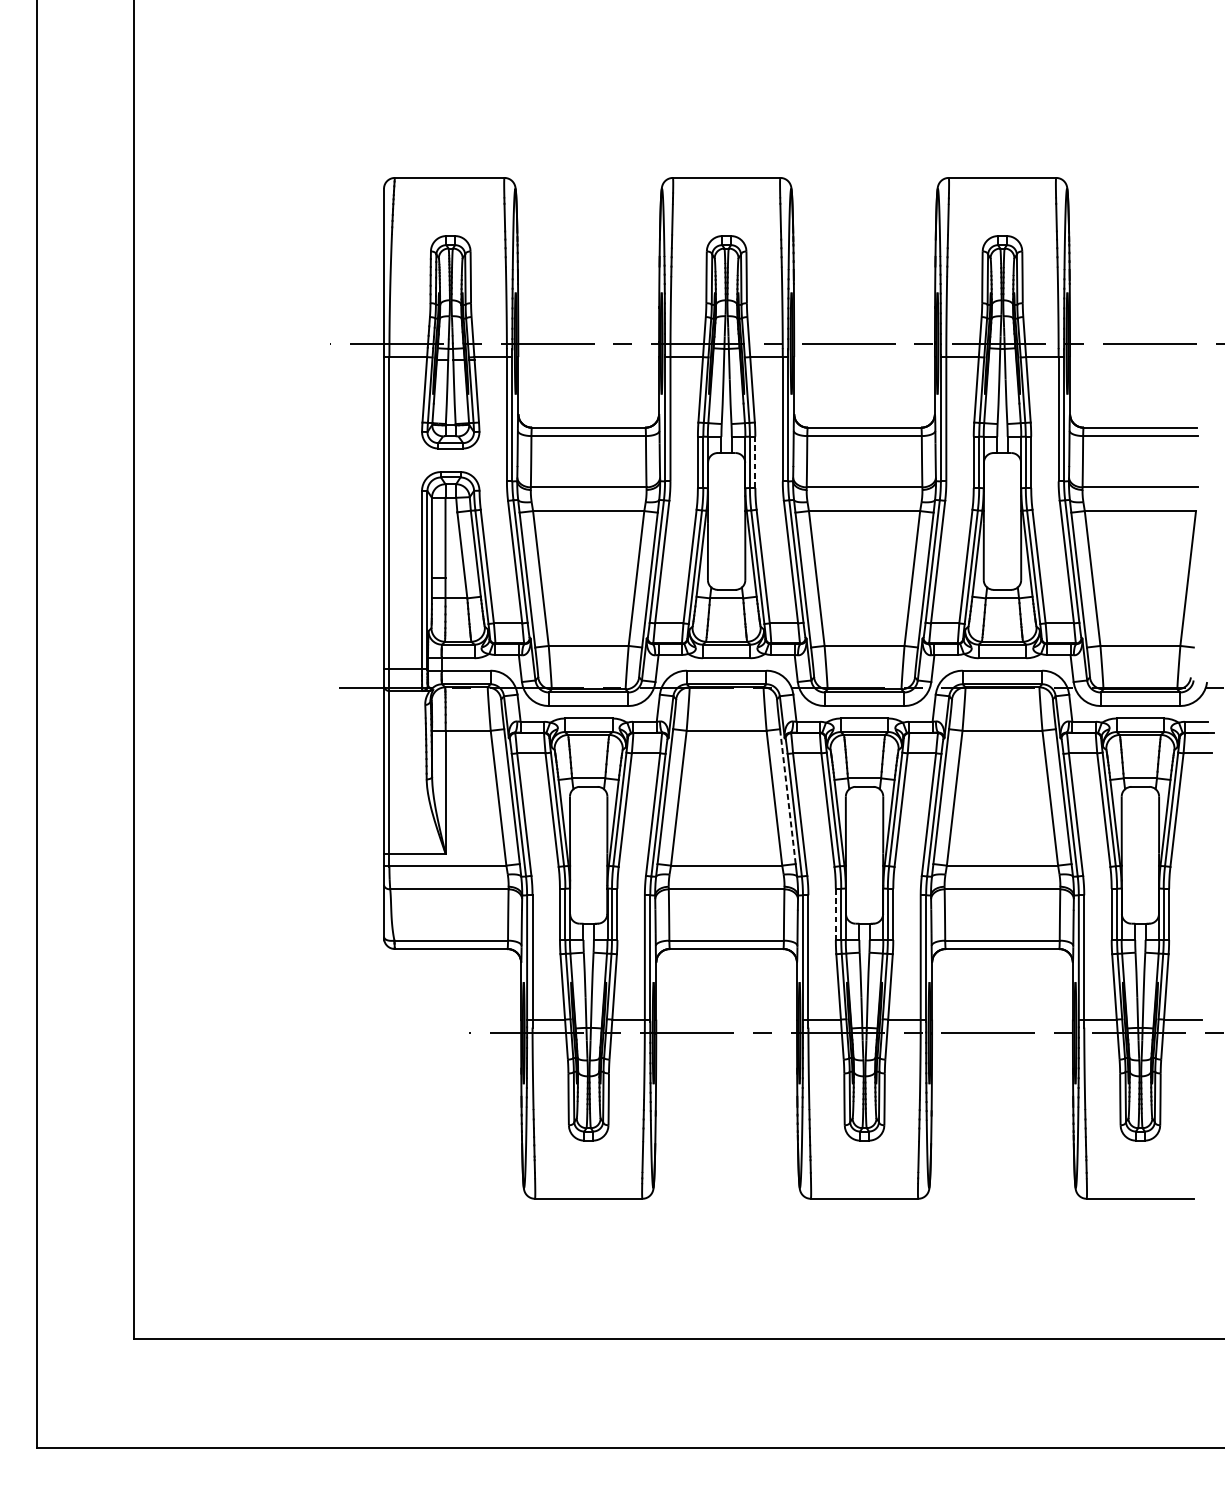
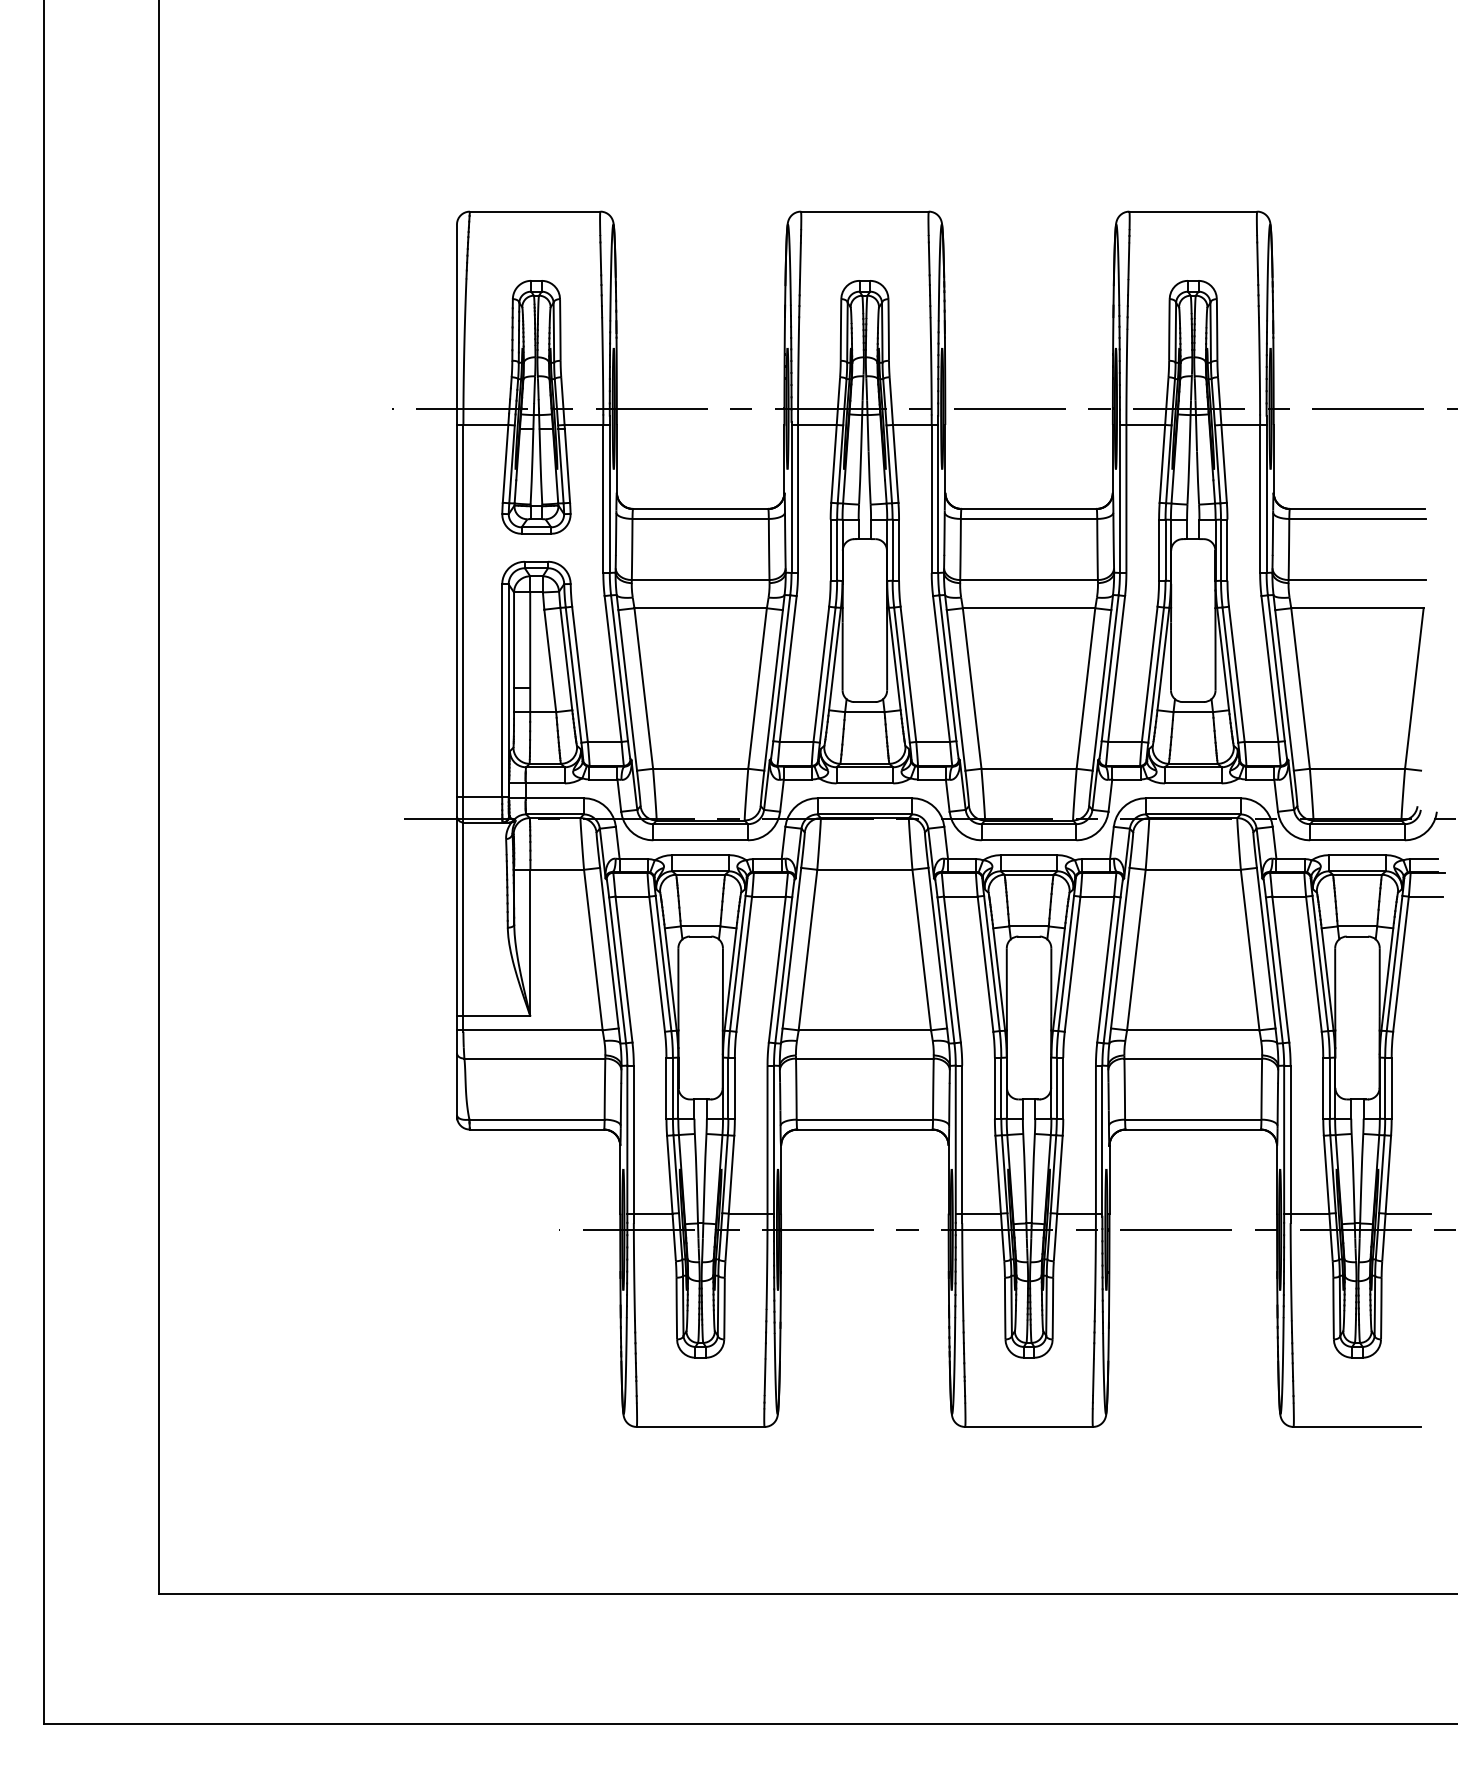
line: (755, 462) -> (899, 550), dashed -> solid
line: (787, 796) -> (937, 948), dashed -> solid
line: (835, 914) -> (994, 1088), dashed -> solid

